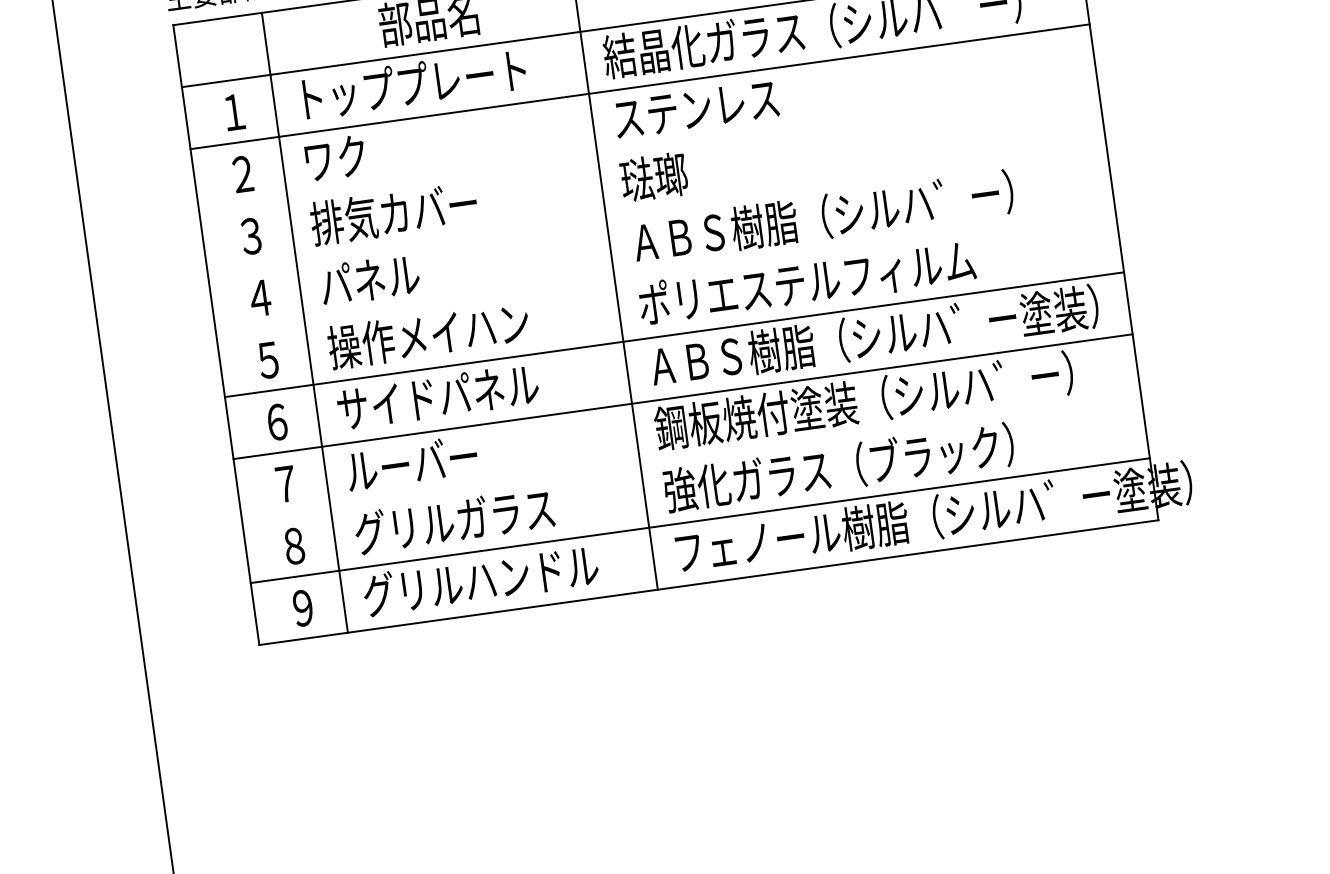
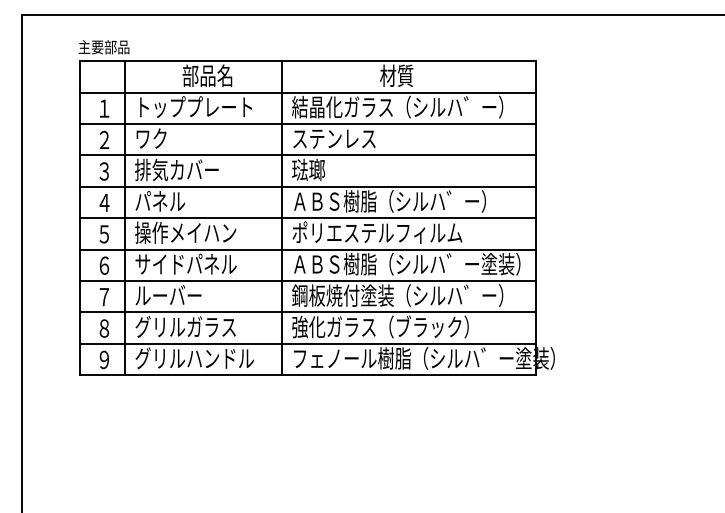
line: (647, 149) -> (307, 155), added
line: (656, 210) -> (307, 186), added
line: (665, 273) -> (307, 218), added
line: (690, 458) -> (307, 312), added

